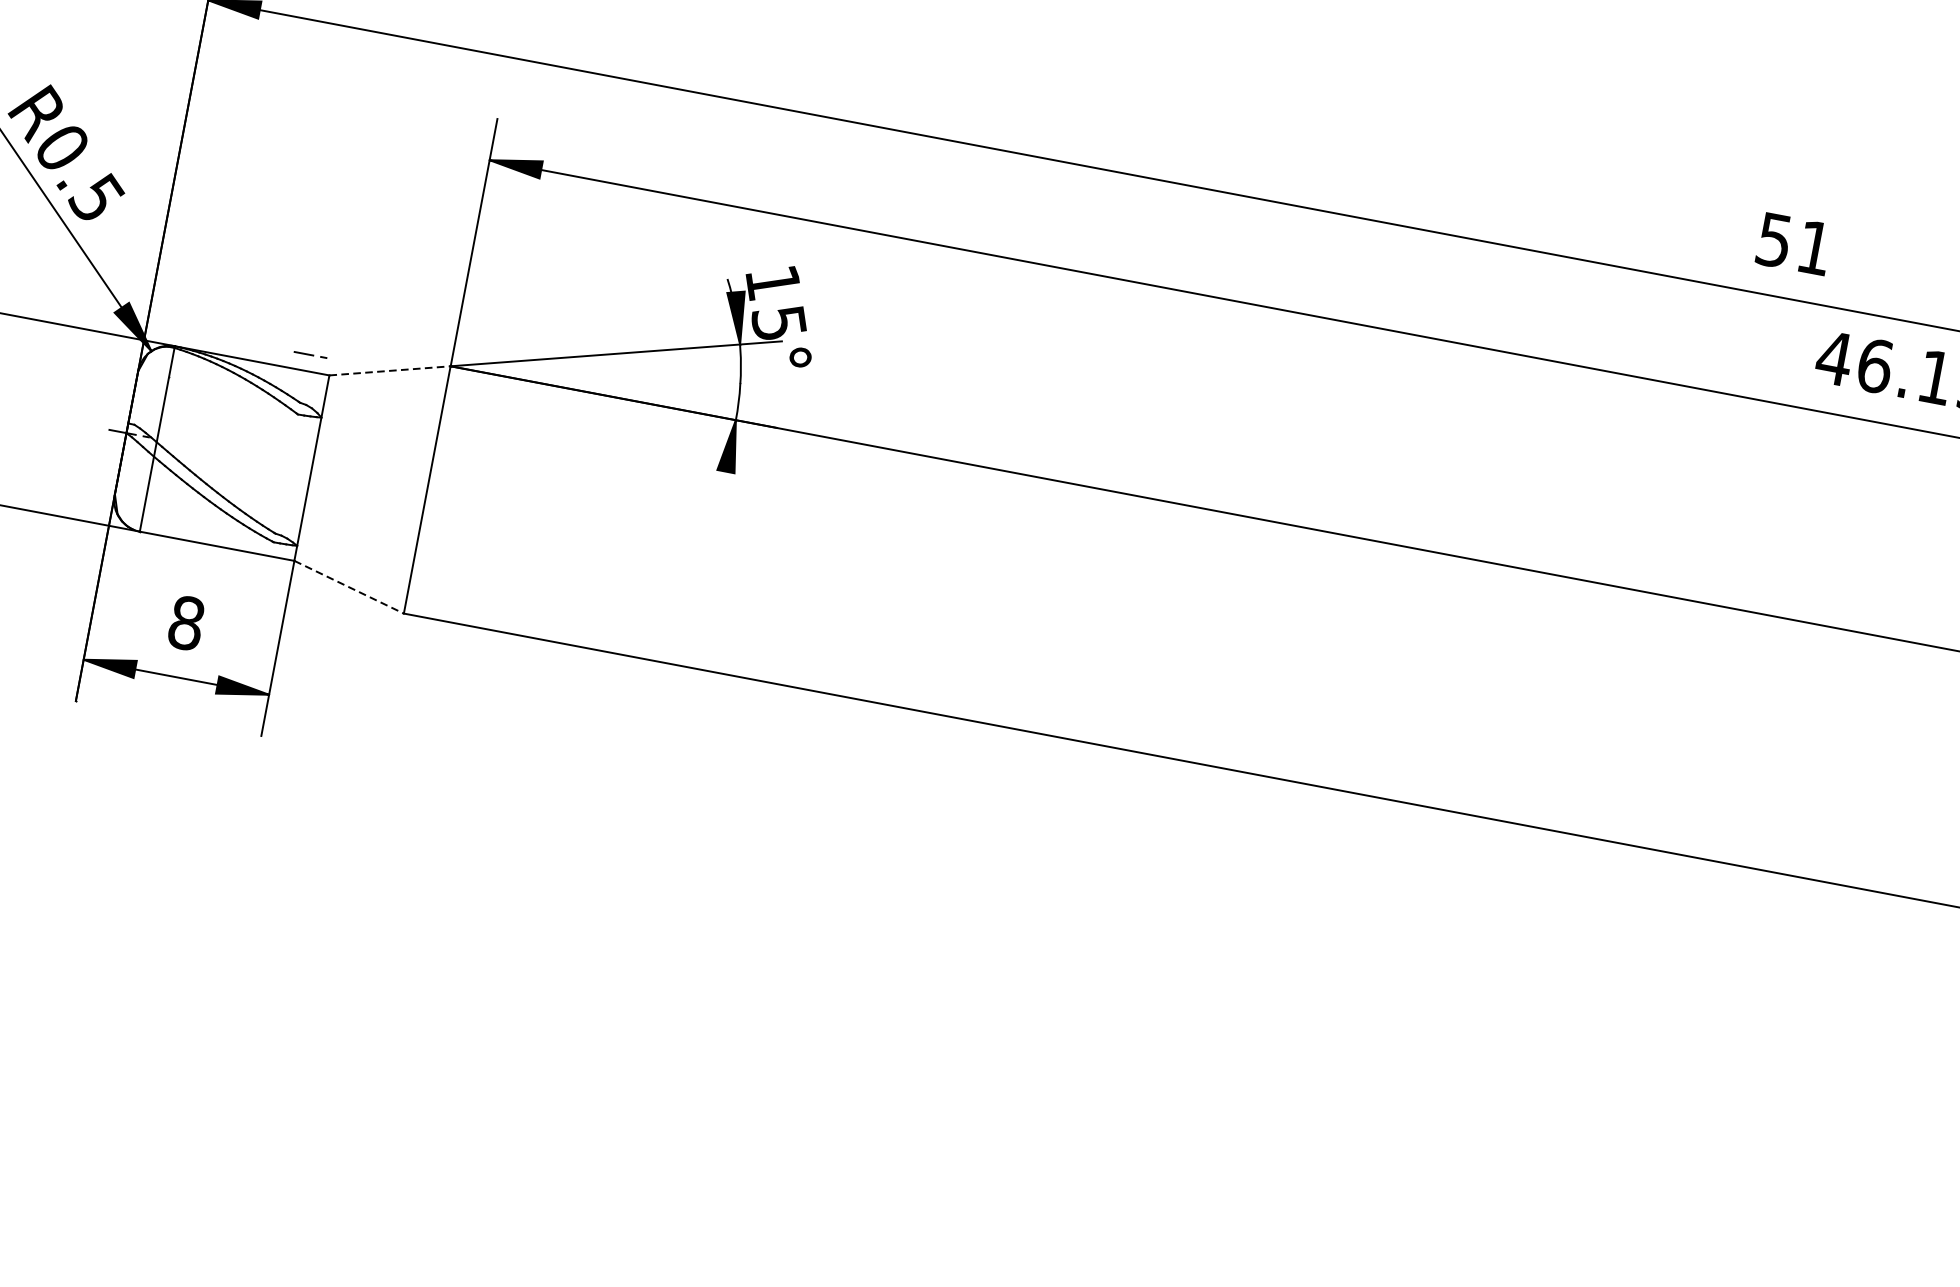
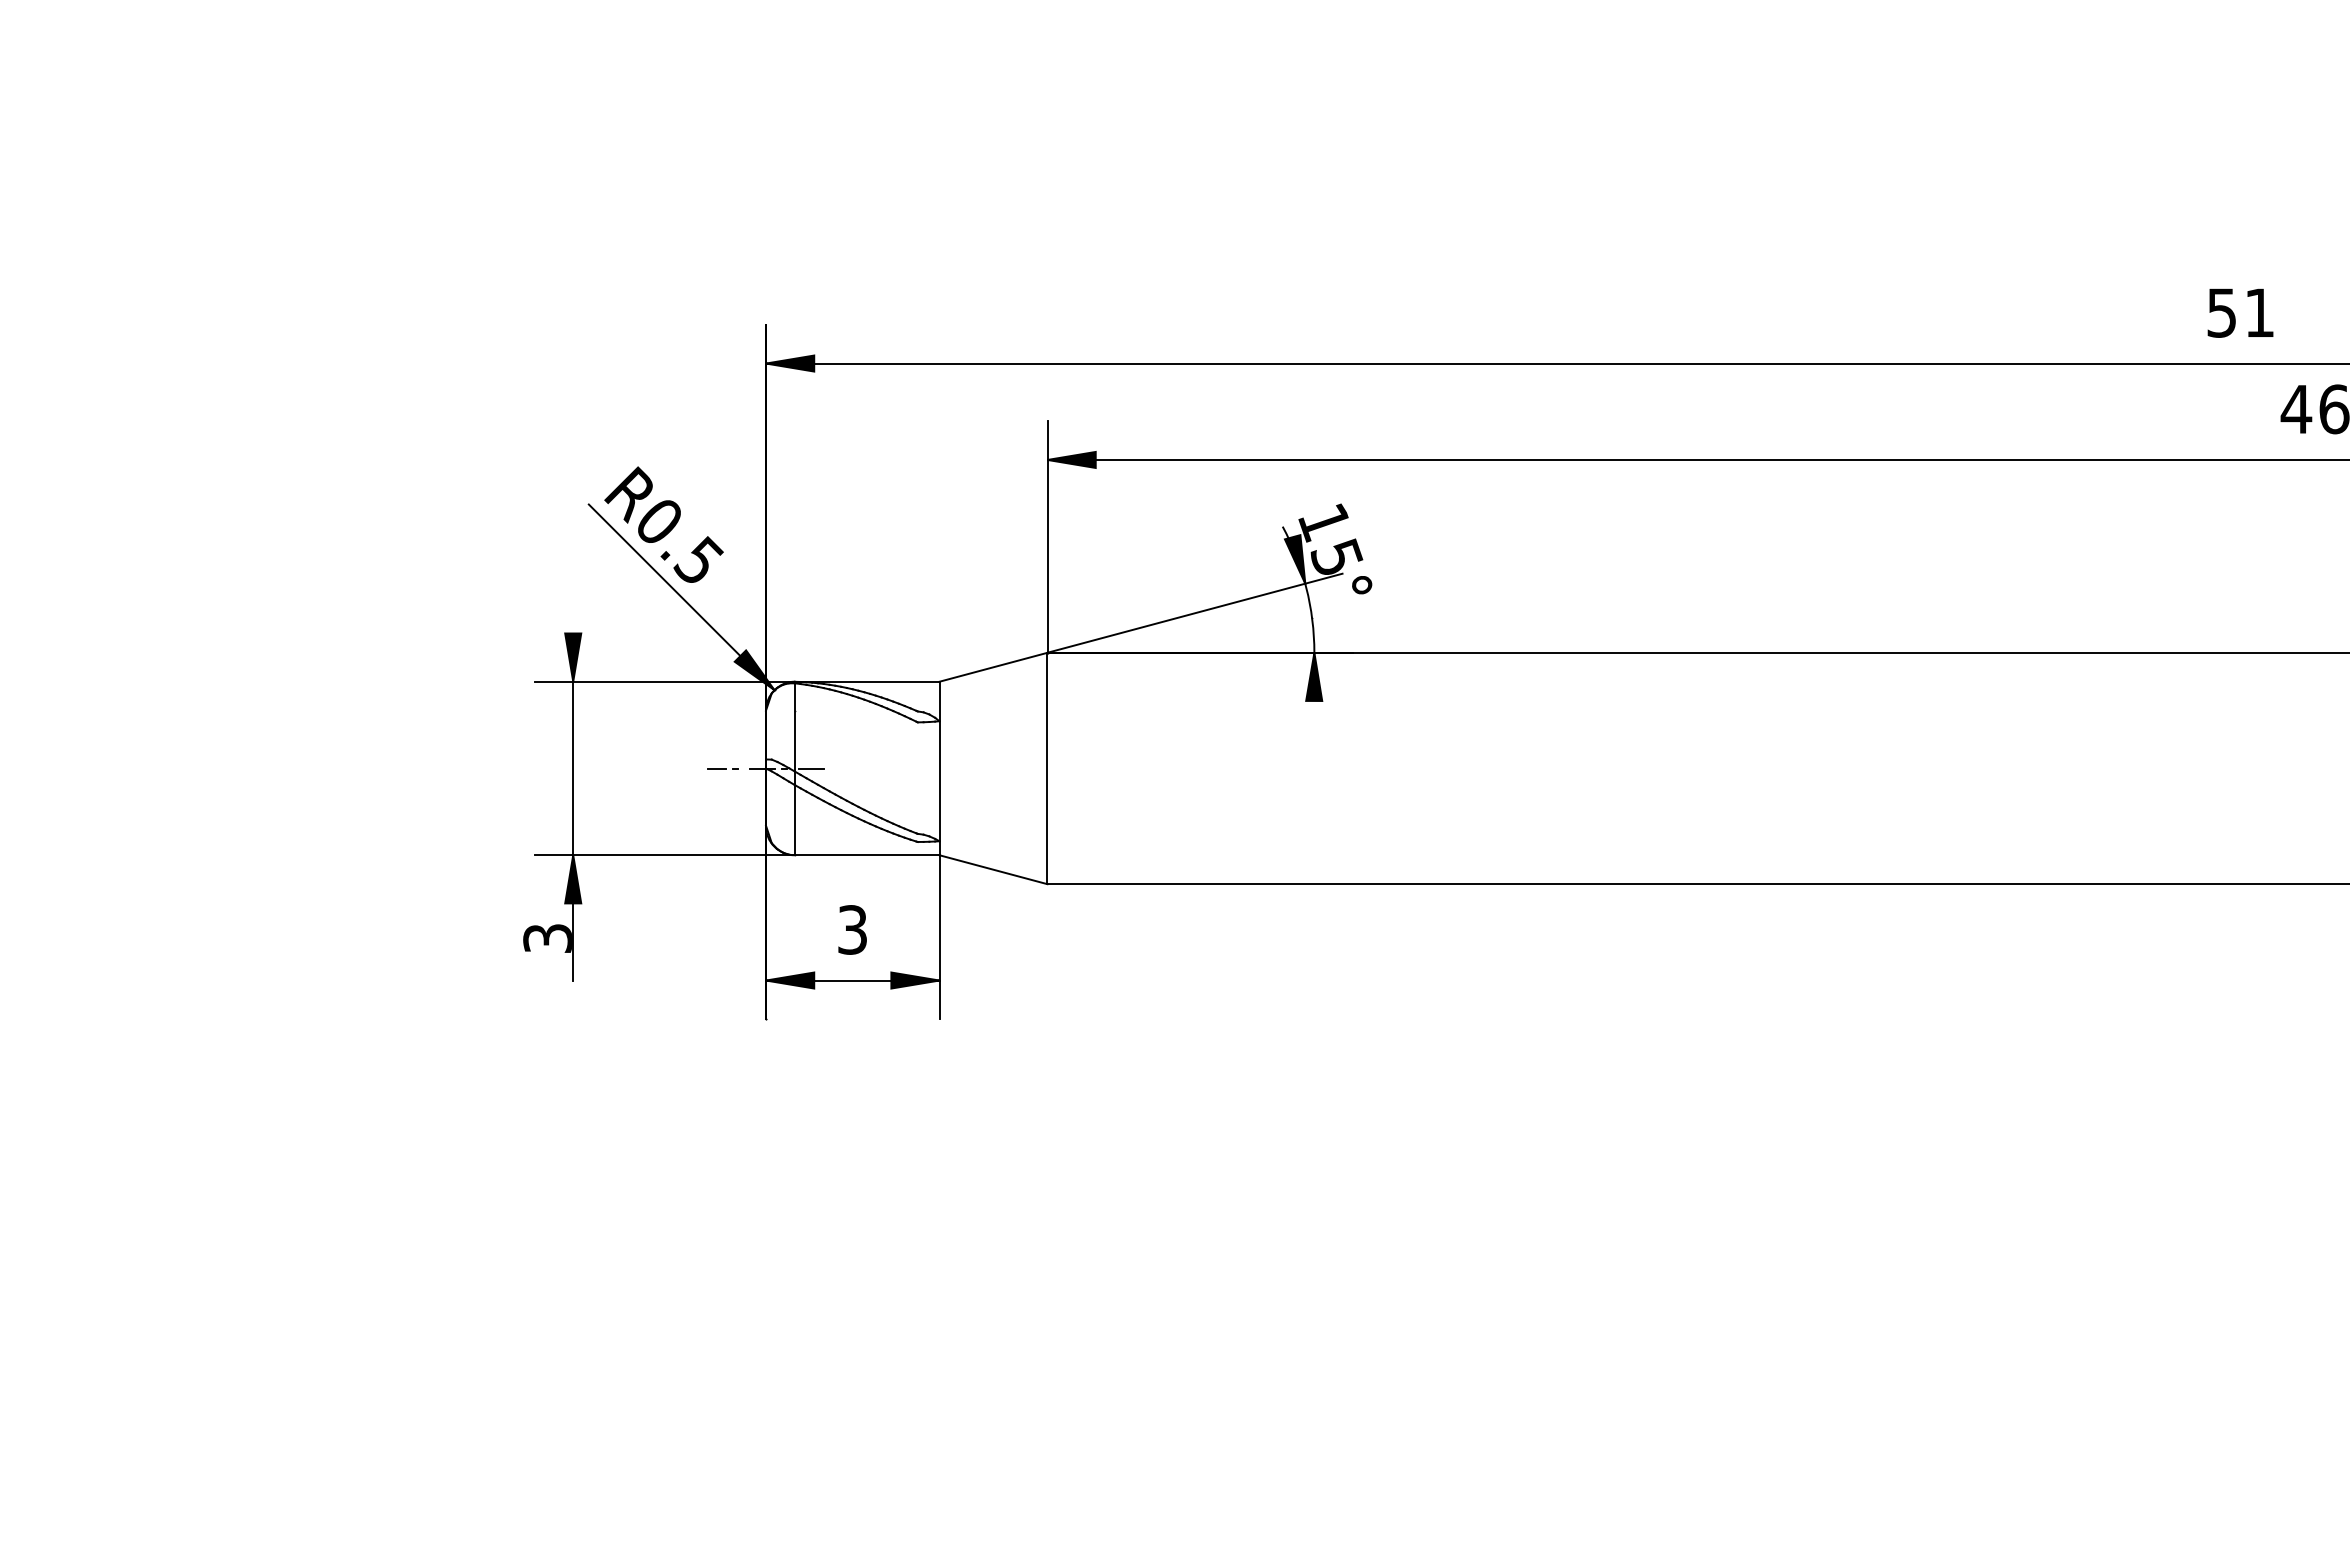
line: (310, 354) -> (722, 768), moved
line: (389, 371) -> (993, 667), dashed -> solid
line: (175, 442) -> (811, 768), added
line: (349, 586) -> (993, 869), dashed -> solid
text: (186, 622) -> (852, 929), 8 -> 3

